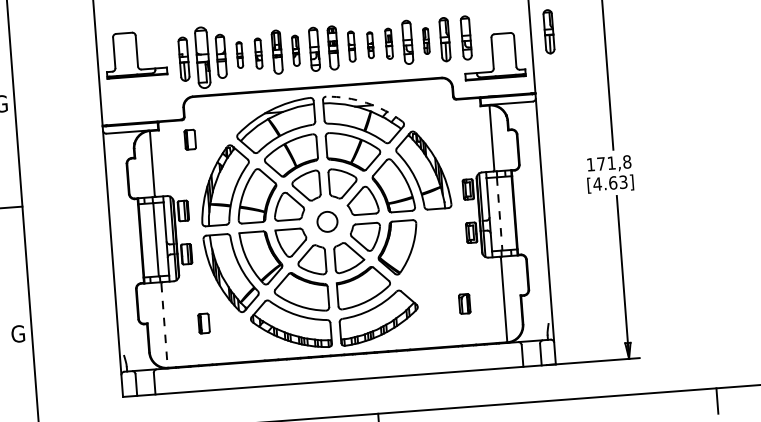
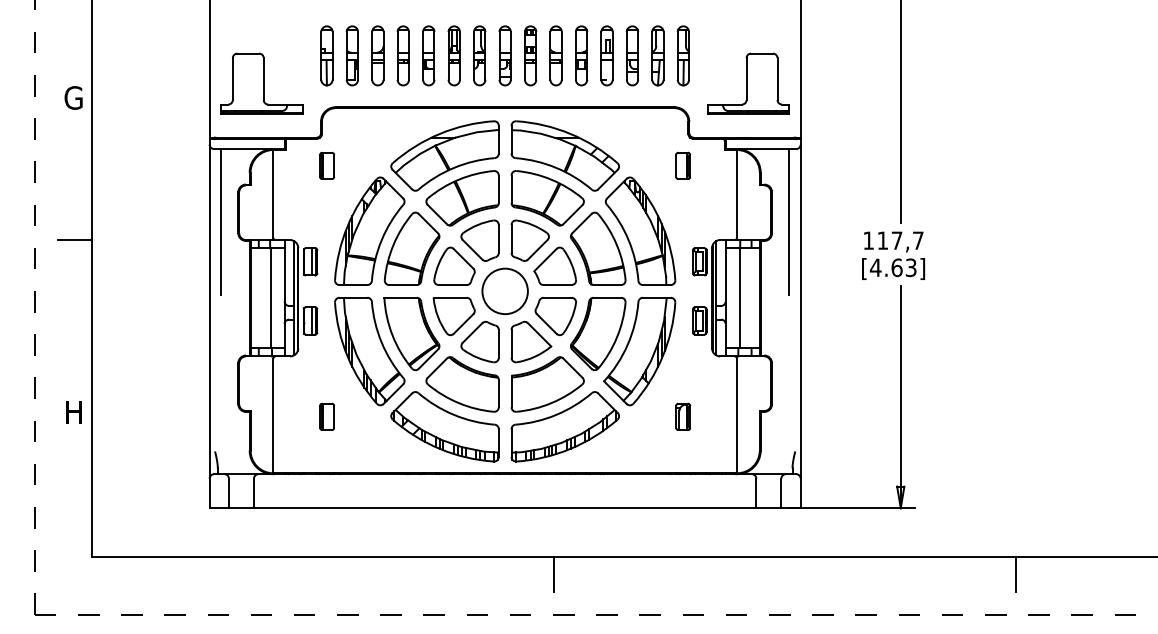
part: (548, 31) -> (824, 55), removed
part: (466, 37) -> (712, 55), removed
part: (426, 40) -> (657, 55), size x1.67
part: (388, 43) -> (606, 55), size x1.43
part: (370, 44) -> (581, 55), size x1.67
part: (351, 46) -> (555, 55), size x1.43
part: (295, 50) -> (479, 55), size x1.43
part: (258, 53) -> (428, 55), size x1.43
part: (135, 54) -> (261, 83), moved
part: (239, 54) -> (402, 55), size x1.67
part: (201, 57) -> (351, 55), size x0.71
arc: (366, 102) -> (570, 133), dashed -> solid
part: (450, 119) -> (682, 165), added
line: (531, 155) -> (789, 221), added
text: (614, 162) -> (900, 240), 171,8 -> 117,7
line: (115, 186) -> (221, 221), added
line: (499, 214) -> (739, 298), dashed -> solid
circle: (327, 221) -> (504, 291), size x1.67
part: (429, 258) -> (639, 351), added
line: (164, 326) -> (273, 416), dashed -> solid
text: (18, 333) -> (73, 411), G -> H

